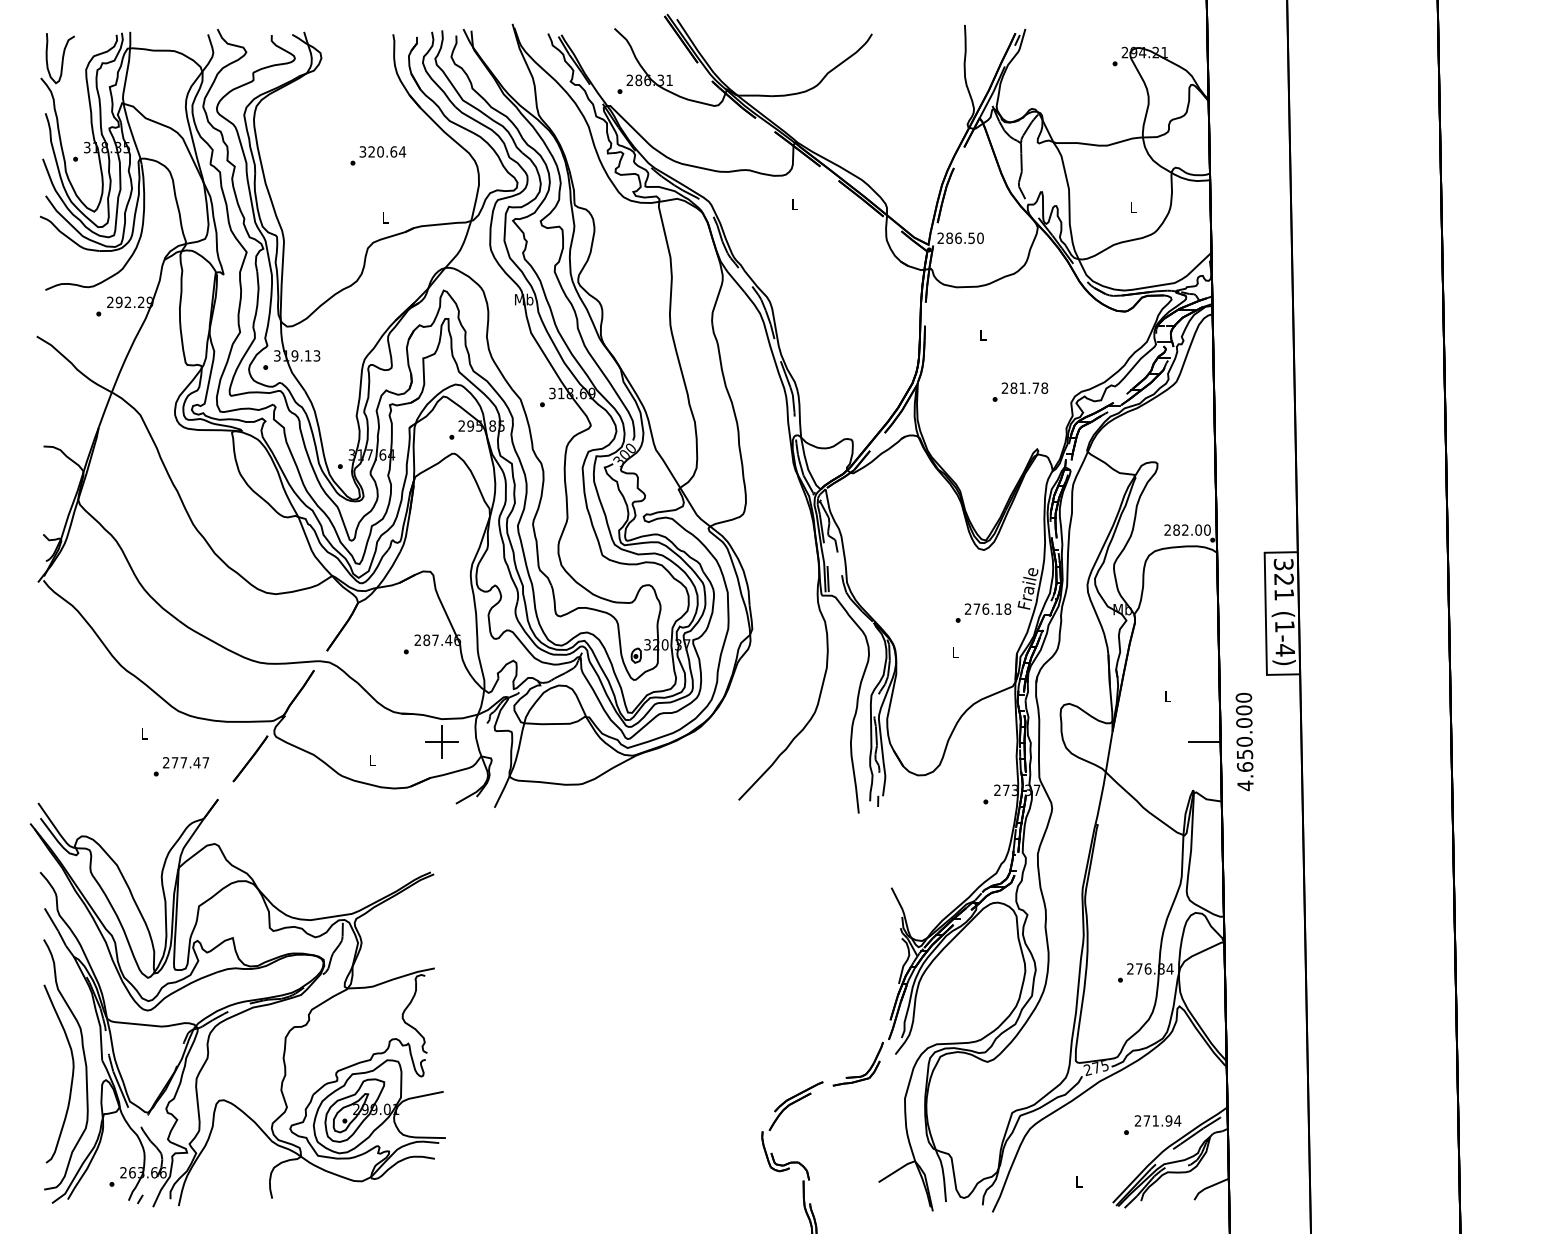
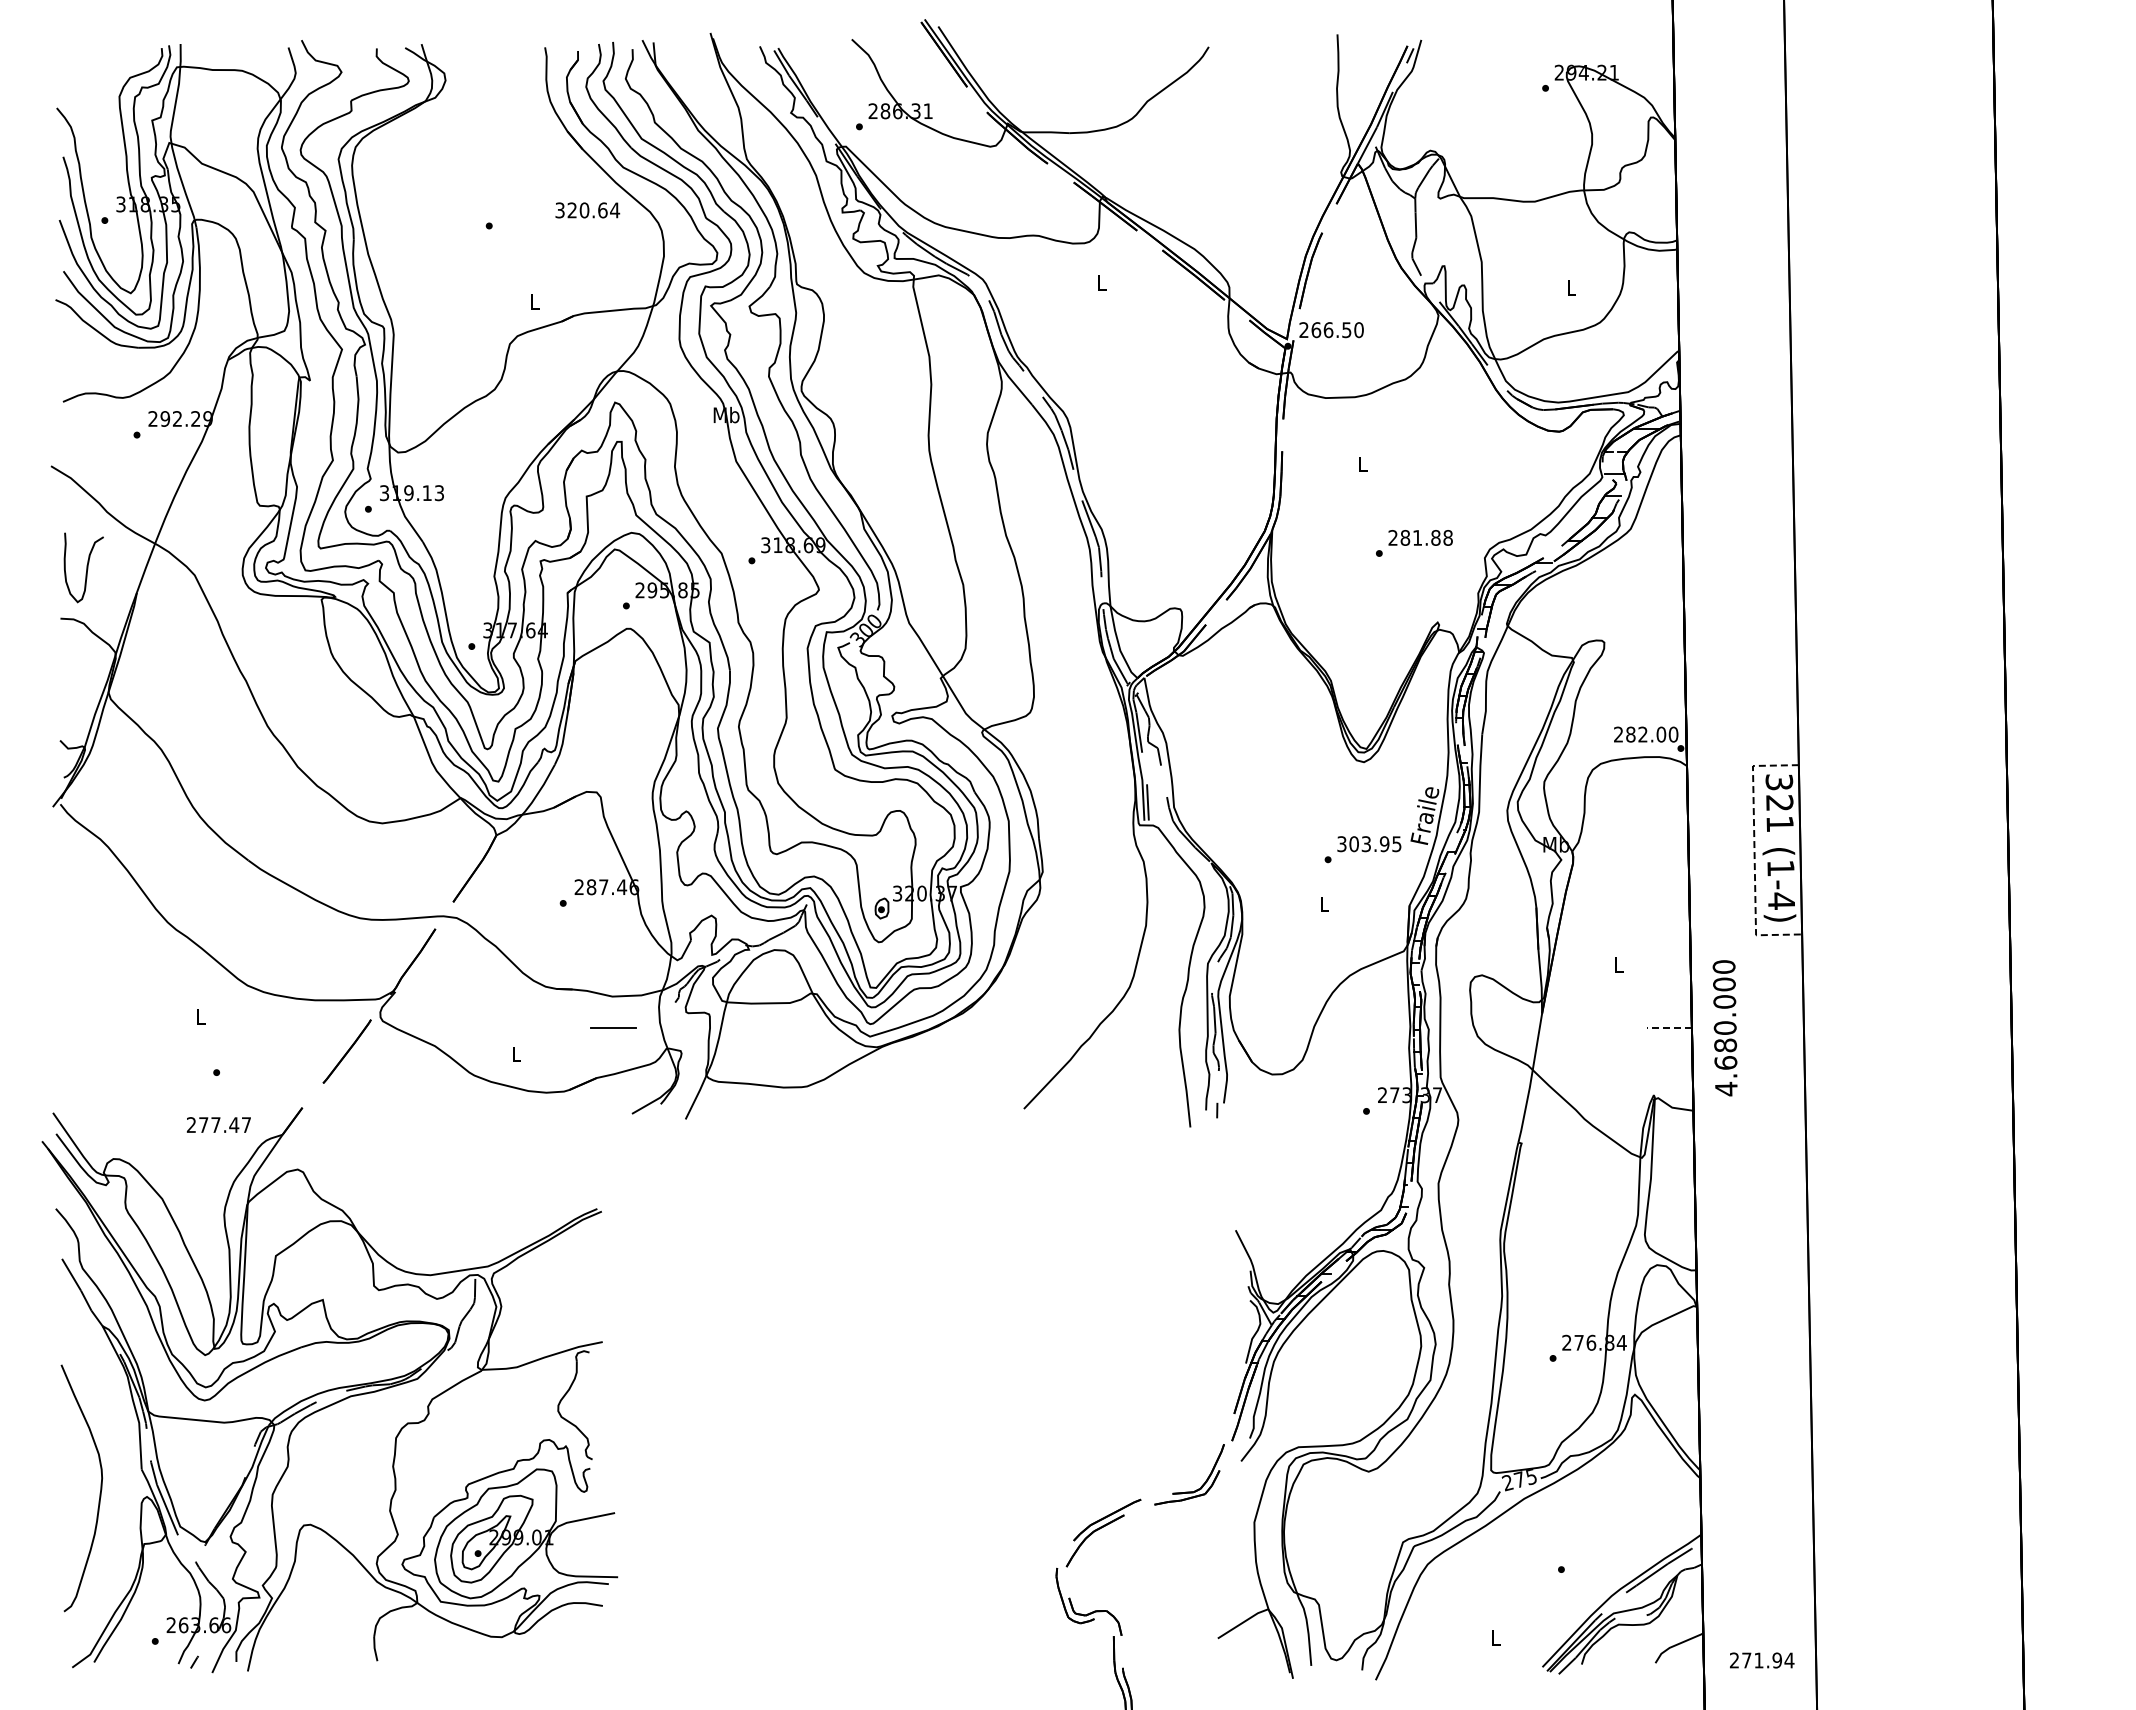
curve: (62, 58) -> (86, 567), moved
text: (382, 151) -> (587, 210), moved
text: (949, 237) -> (1316, 329), 286.50 -> 266.50
text: (1035, 387) -> (1435, 537), 281.78 -> 281.88
text: (988, 609) -> (1369, 844), 276.18 -> 303.95
line: (1265, 614) -> (1754, 851), solid -> dashed
line: (442, 741) -> (613, 1027), removed
line: (1204, 742) -> (1669, 1028), solid -> dashed
text: (1244, 754) -> (1725, 1045), 4.650.000 -> 4.680.000
text: (185, 762) -> (218, 1124), moved
curve: (84, 1062) -> (117, 1472), removed
text: (1158, 1120) -> (1762, 1660), moved

